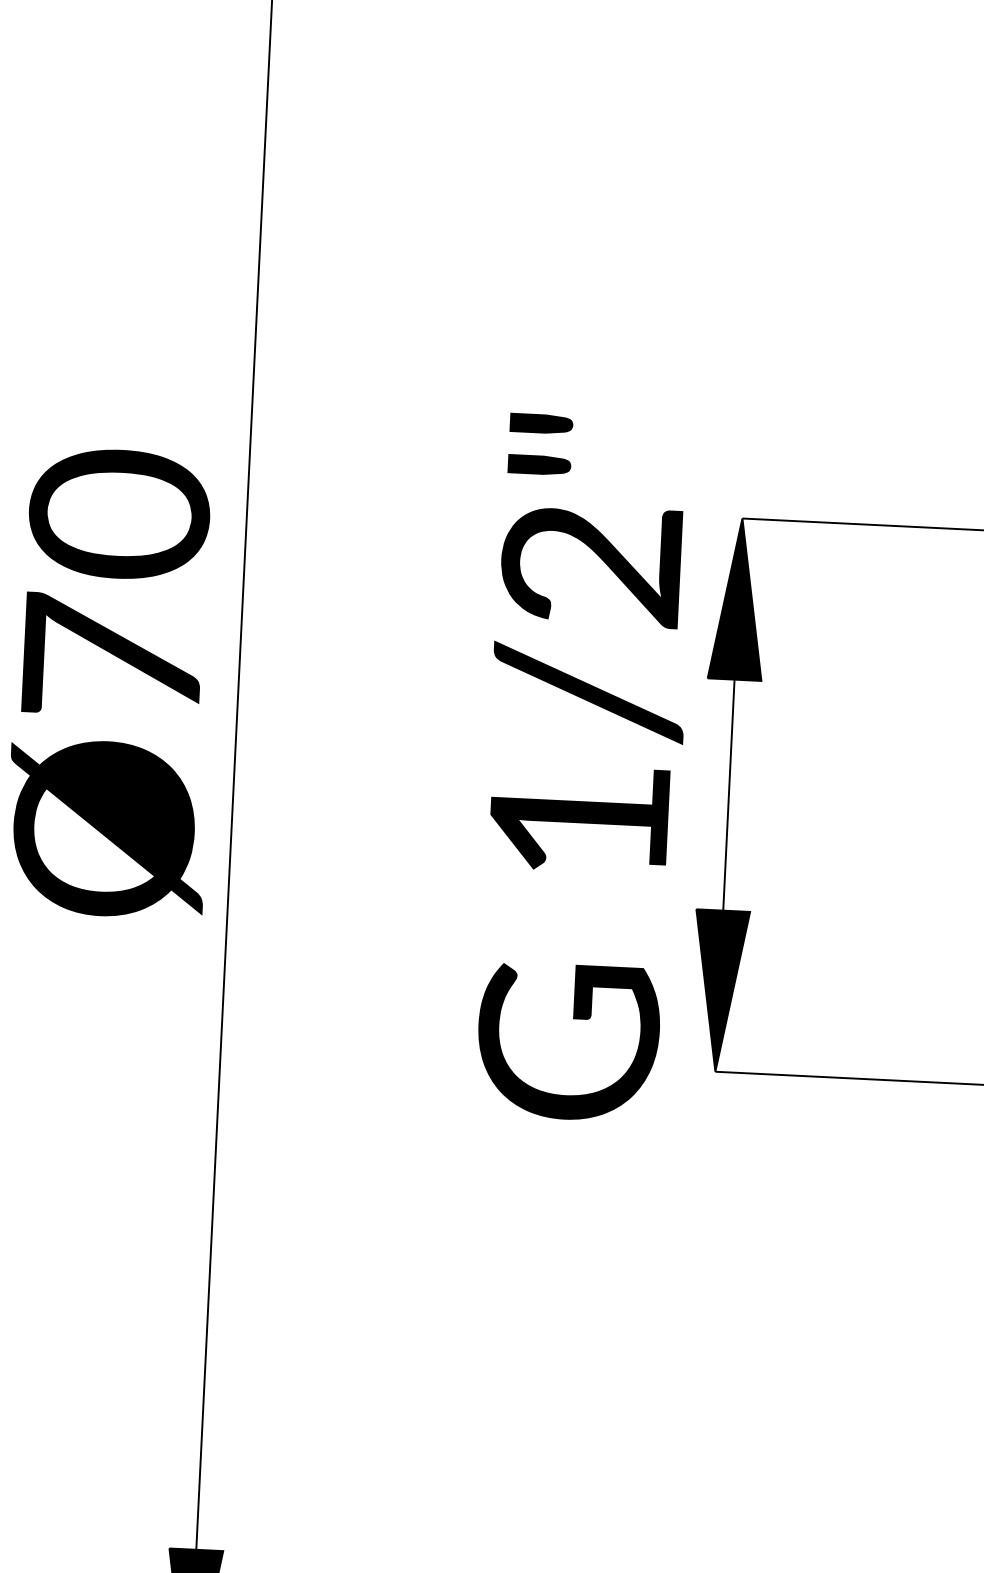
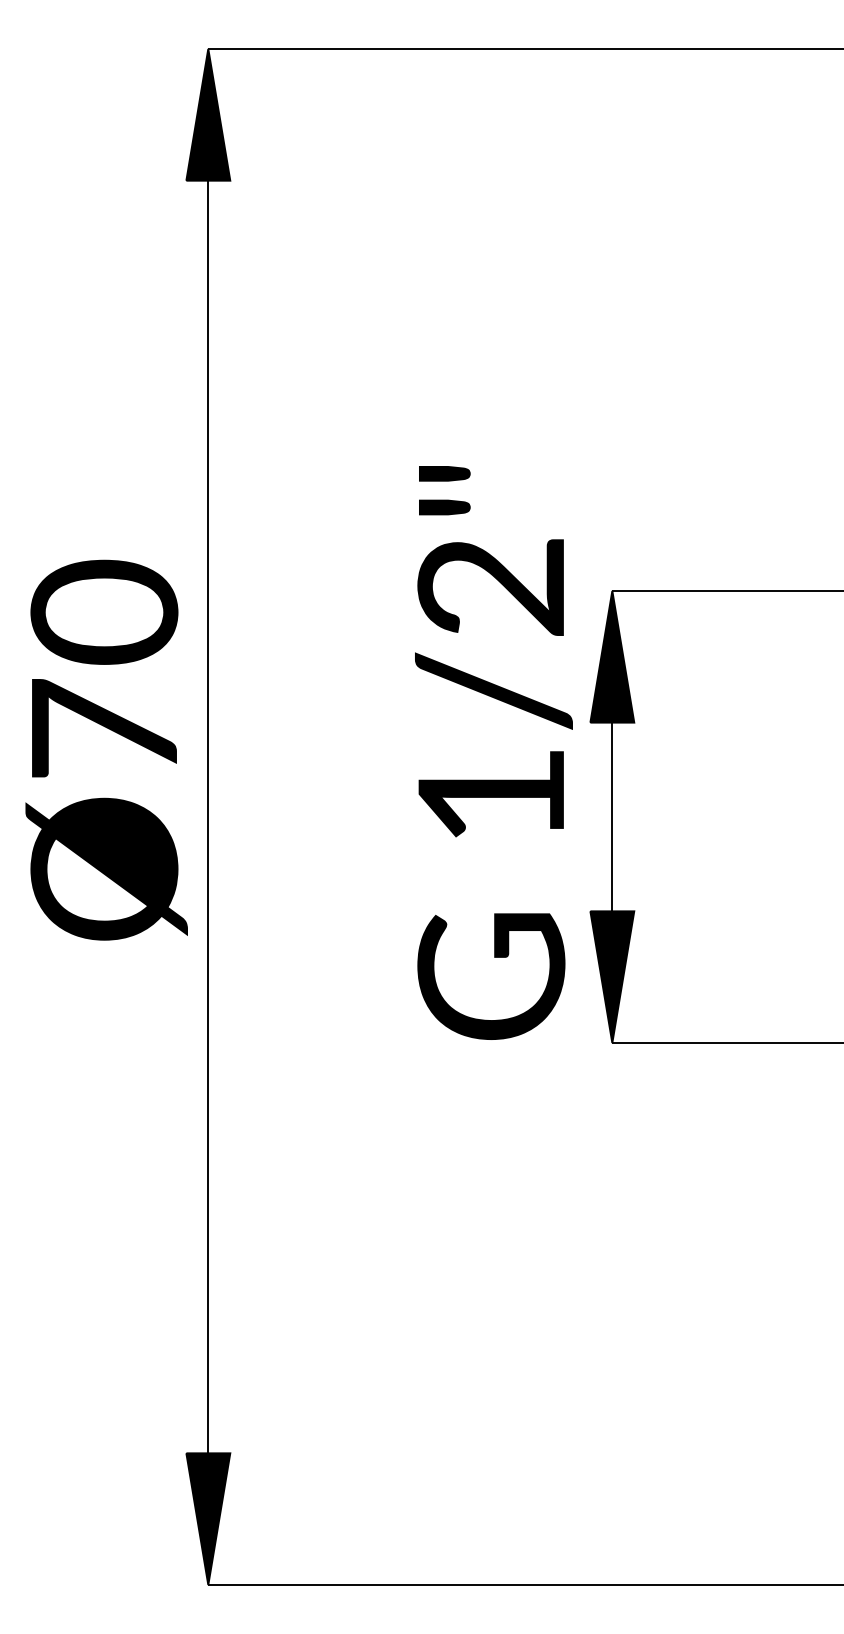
text: (584, 767) -> (493, 752), moved

